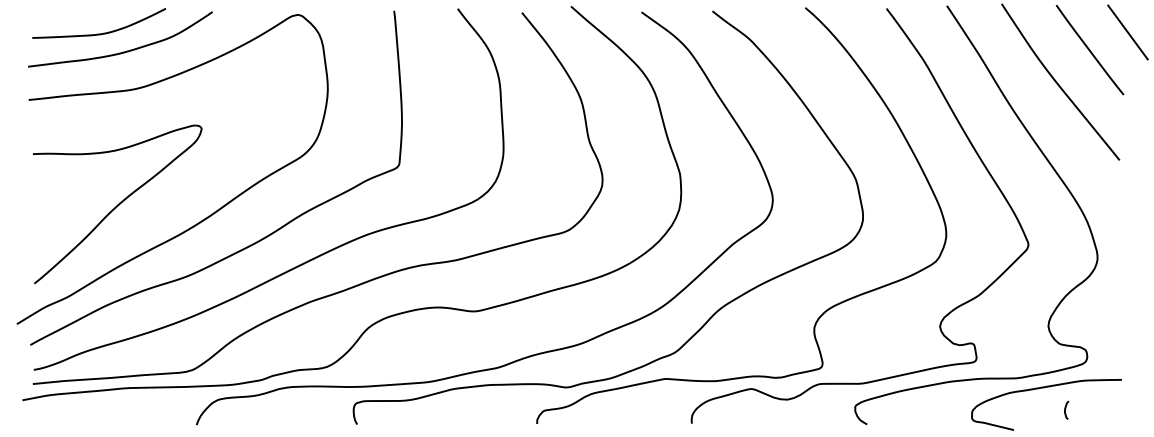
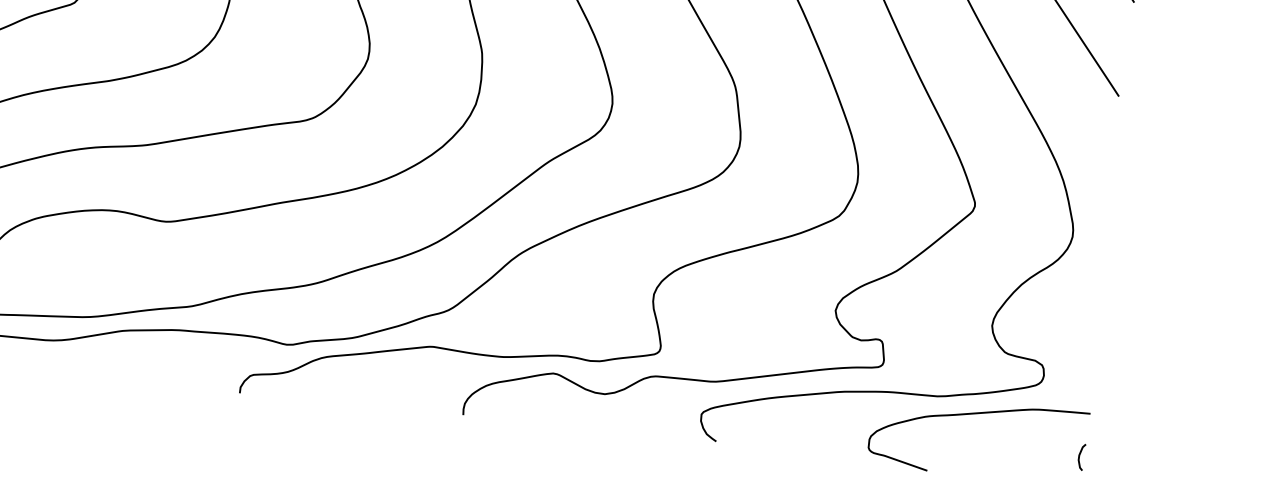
curve: (1066, 408) -> (1081, 454), moved

